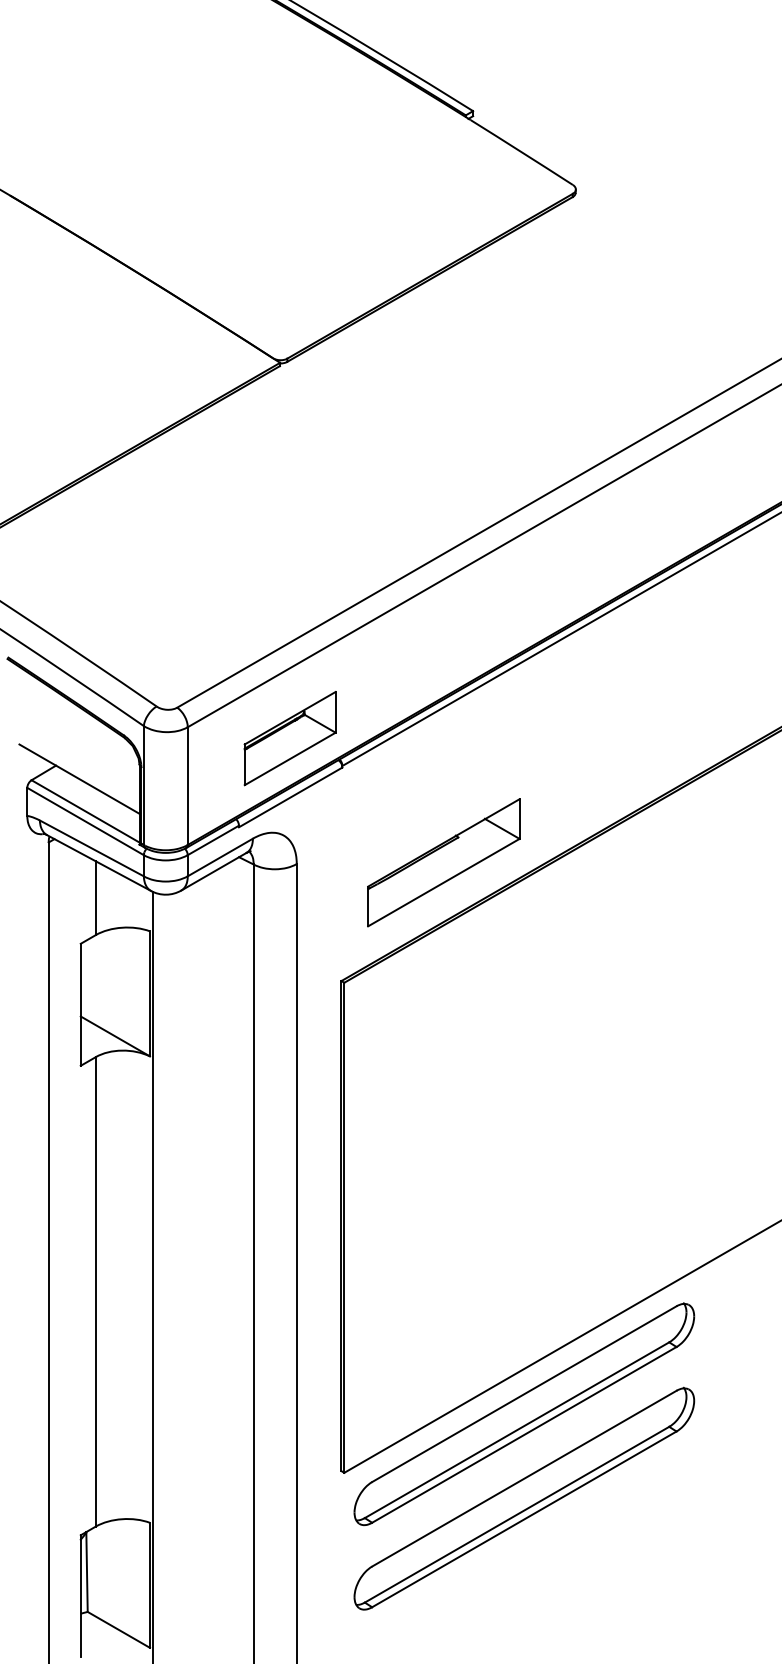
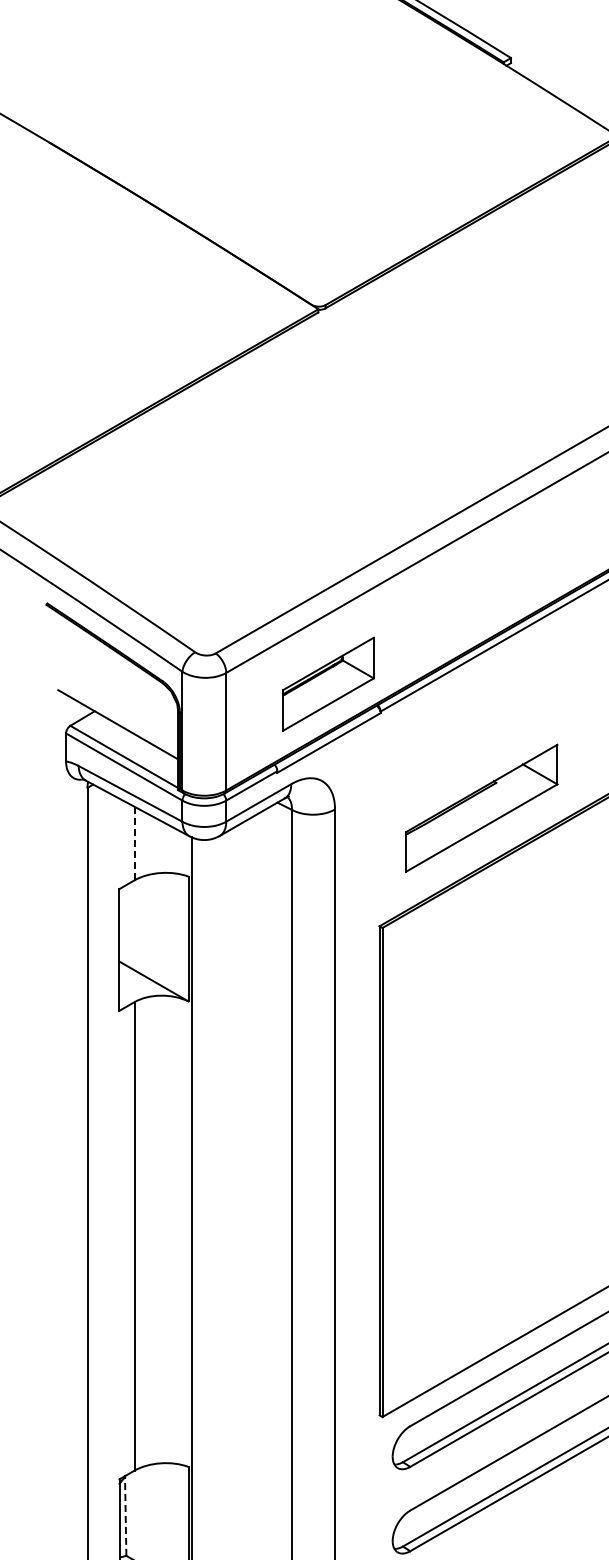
line: (95, 898) -> (134, 843), solid -> dashed
line: (87, 1572) -> (126, 1516), solid -> dashed

